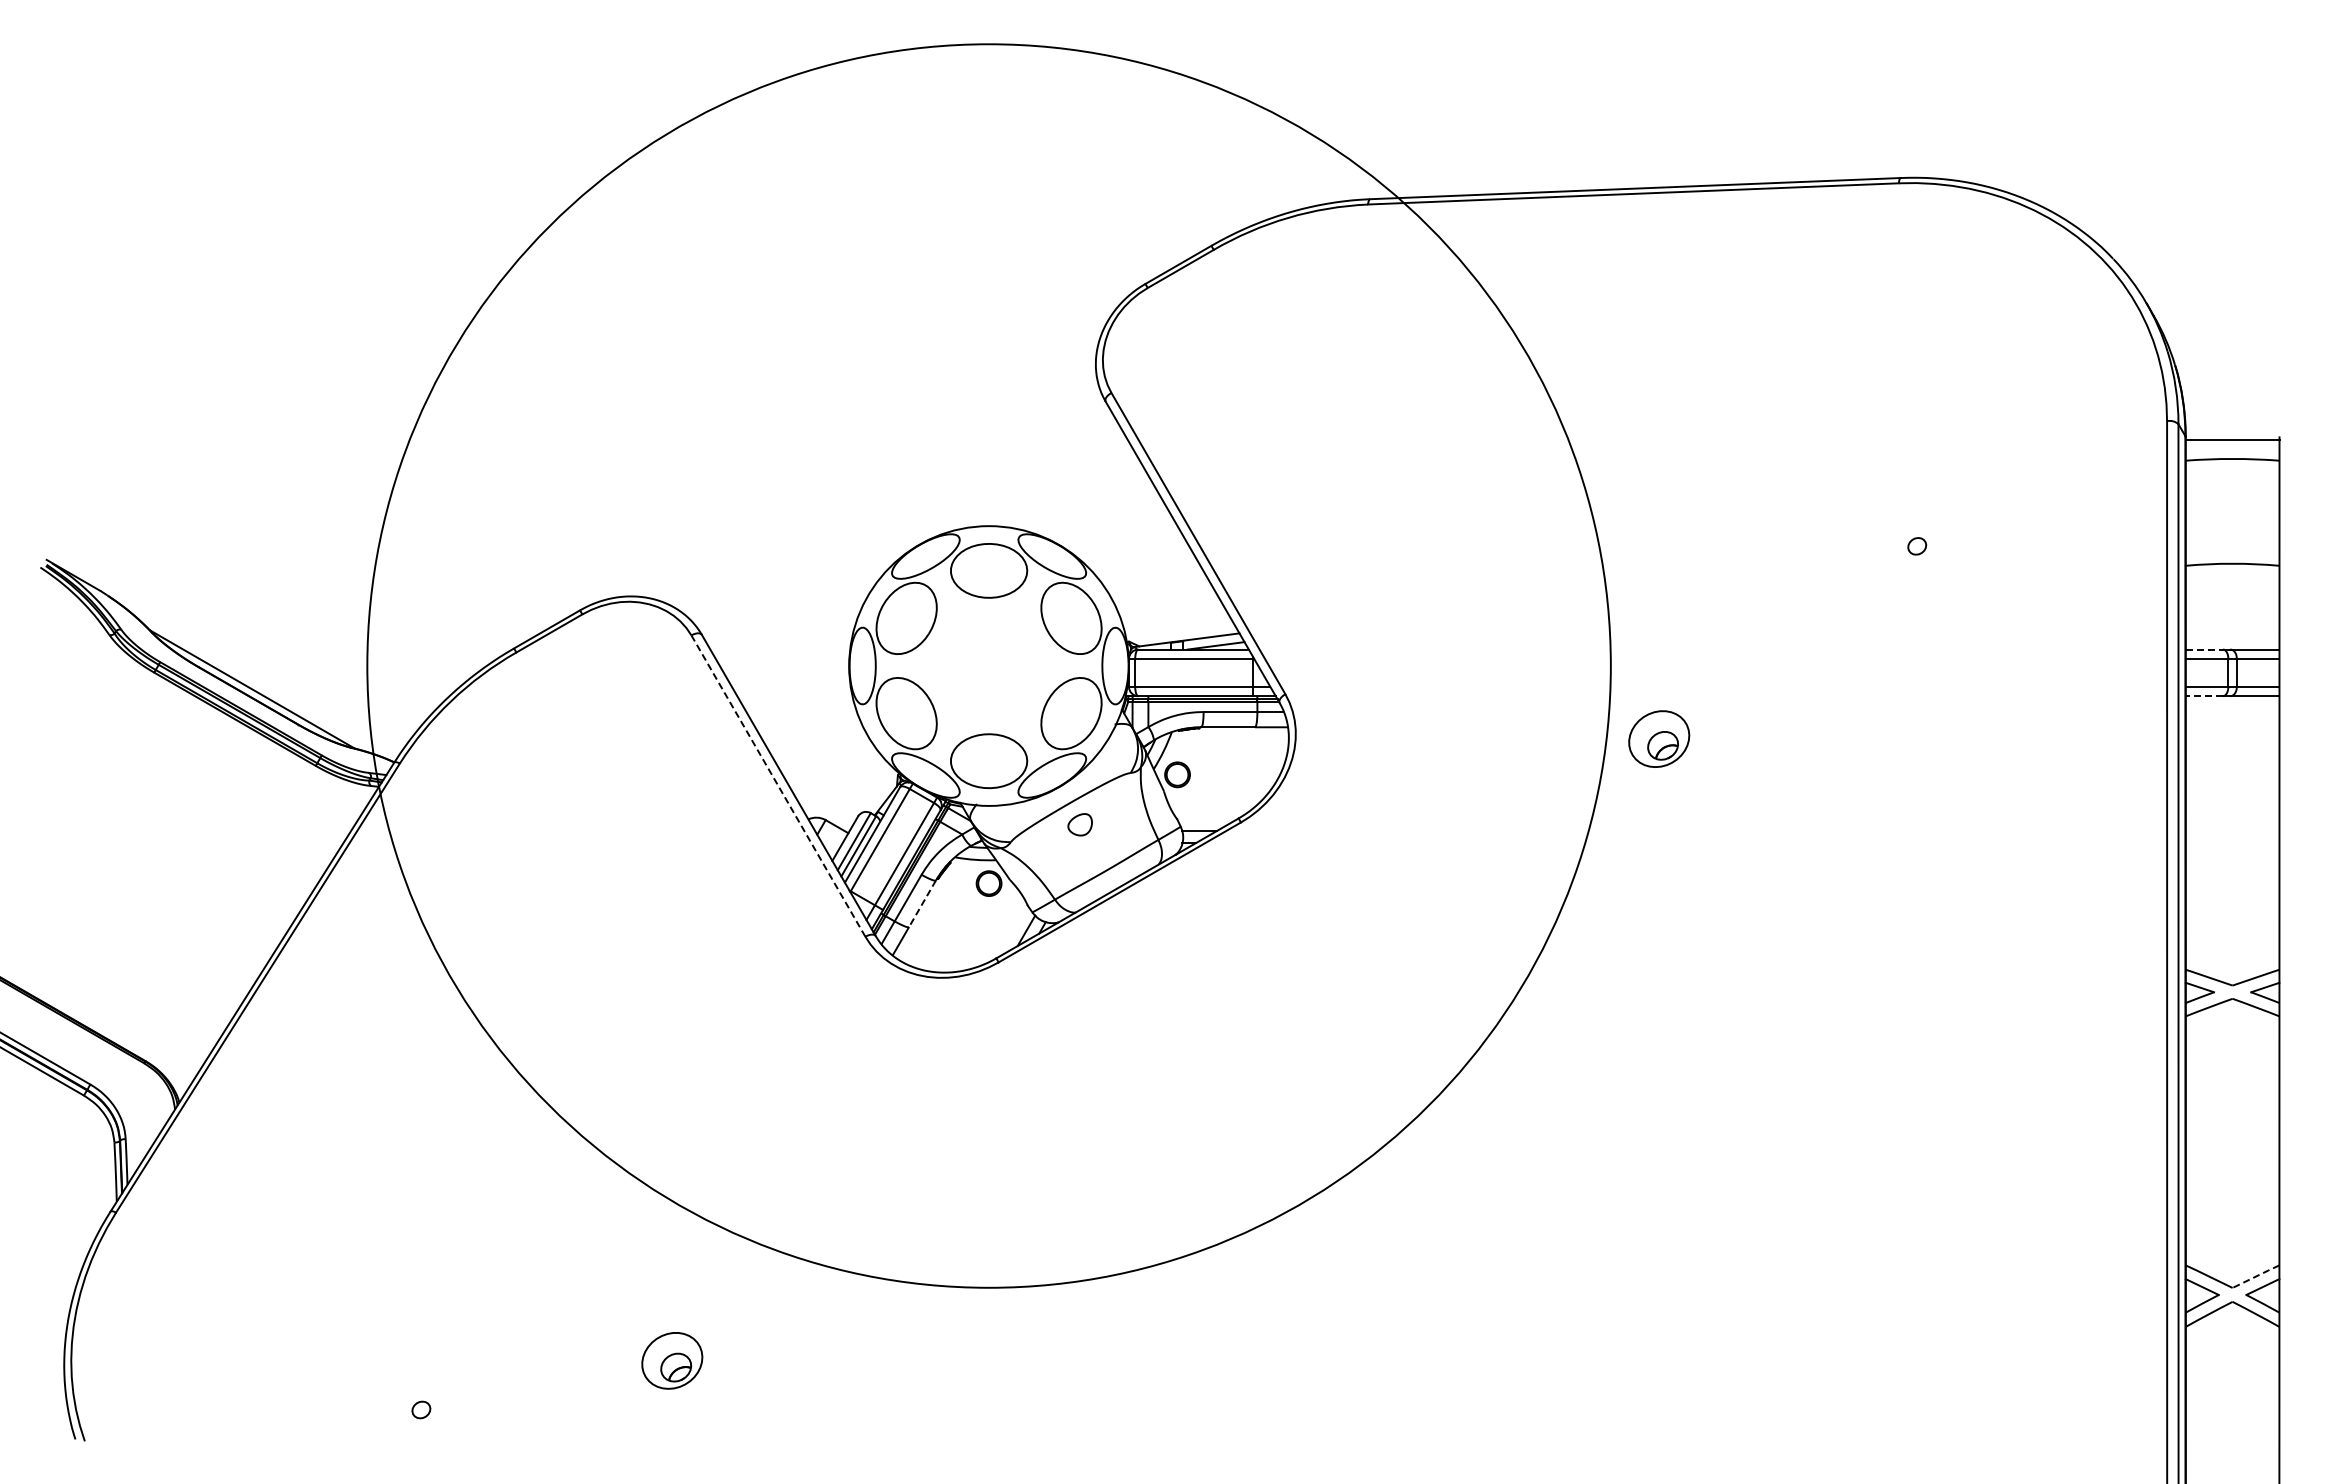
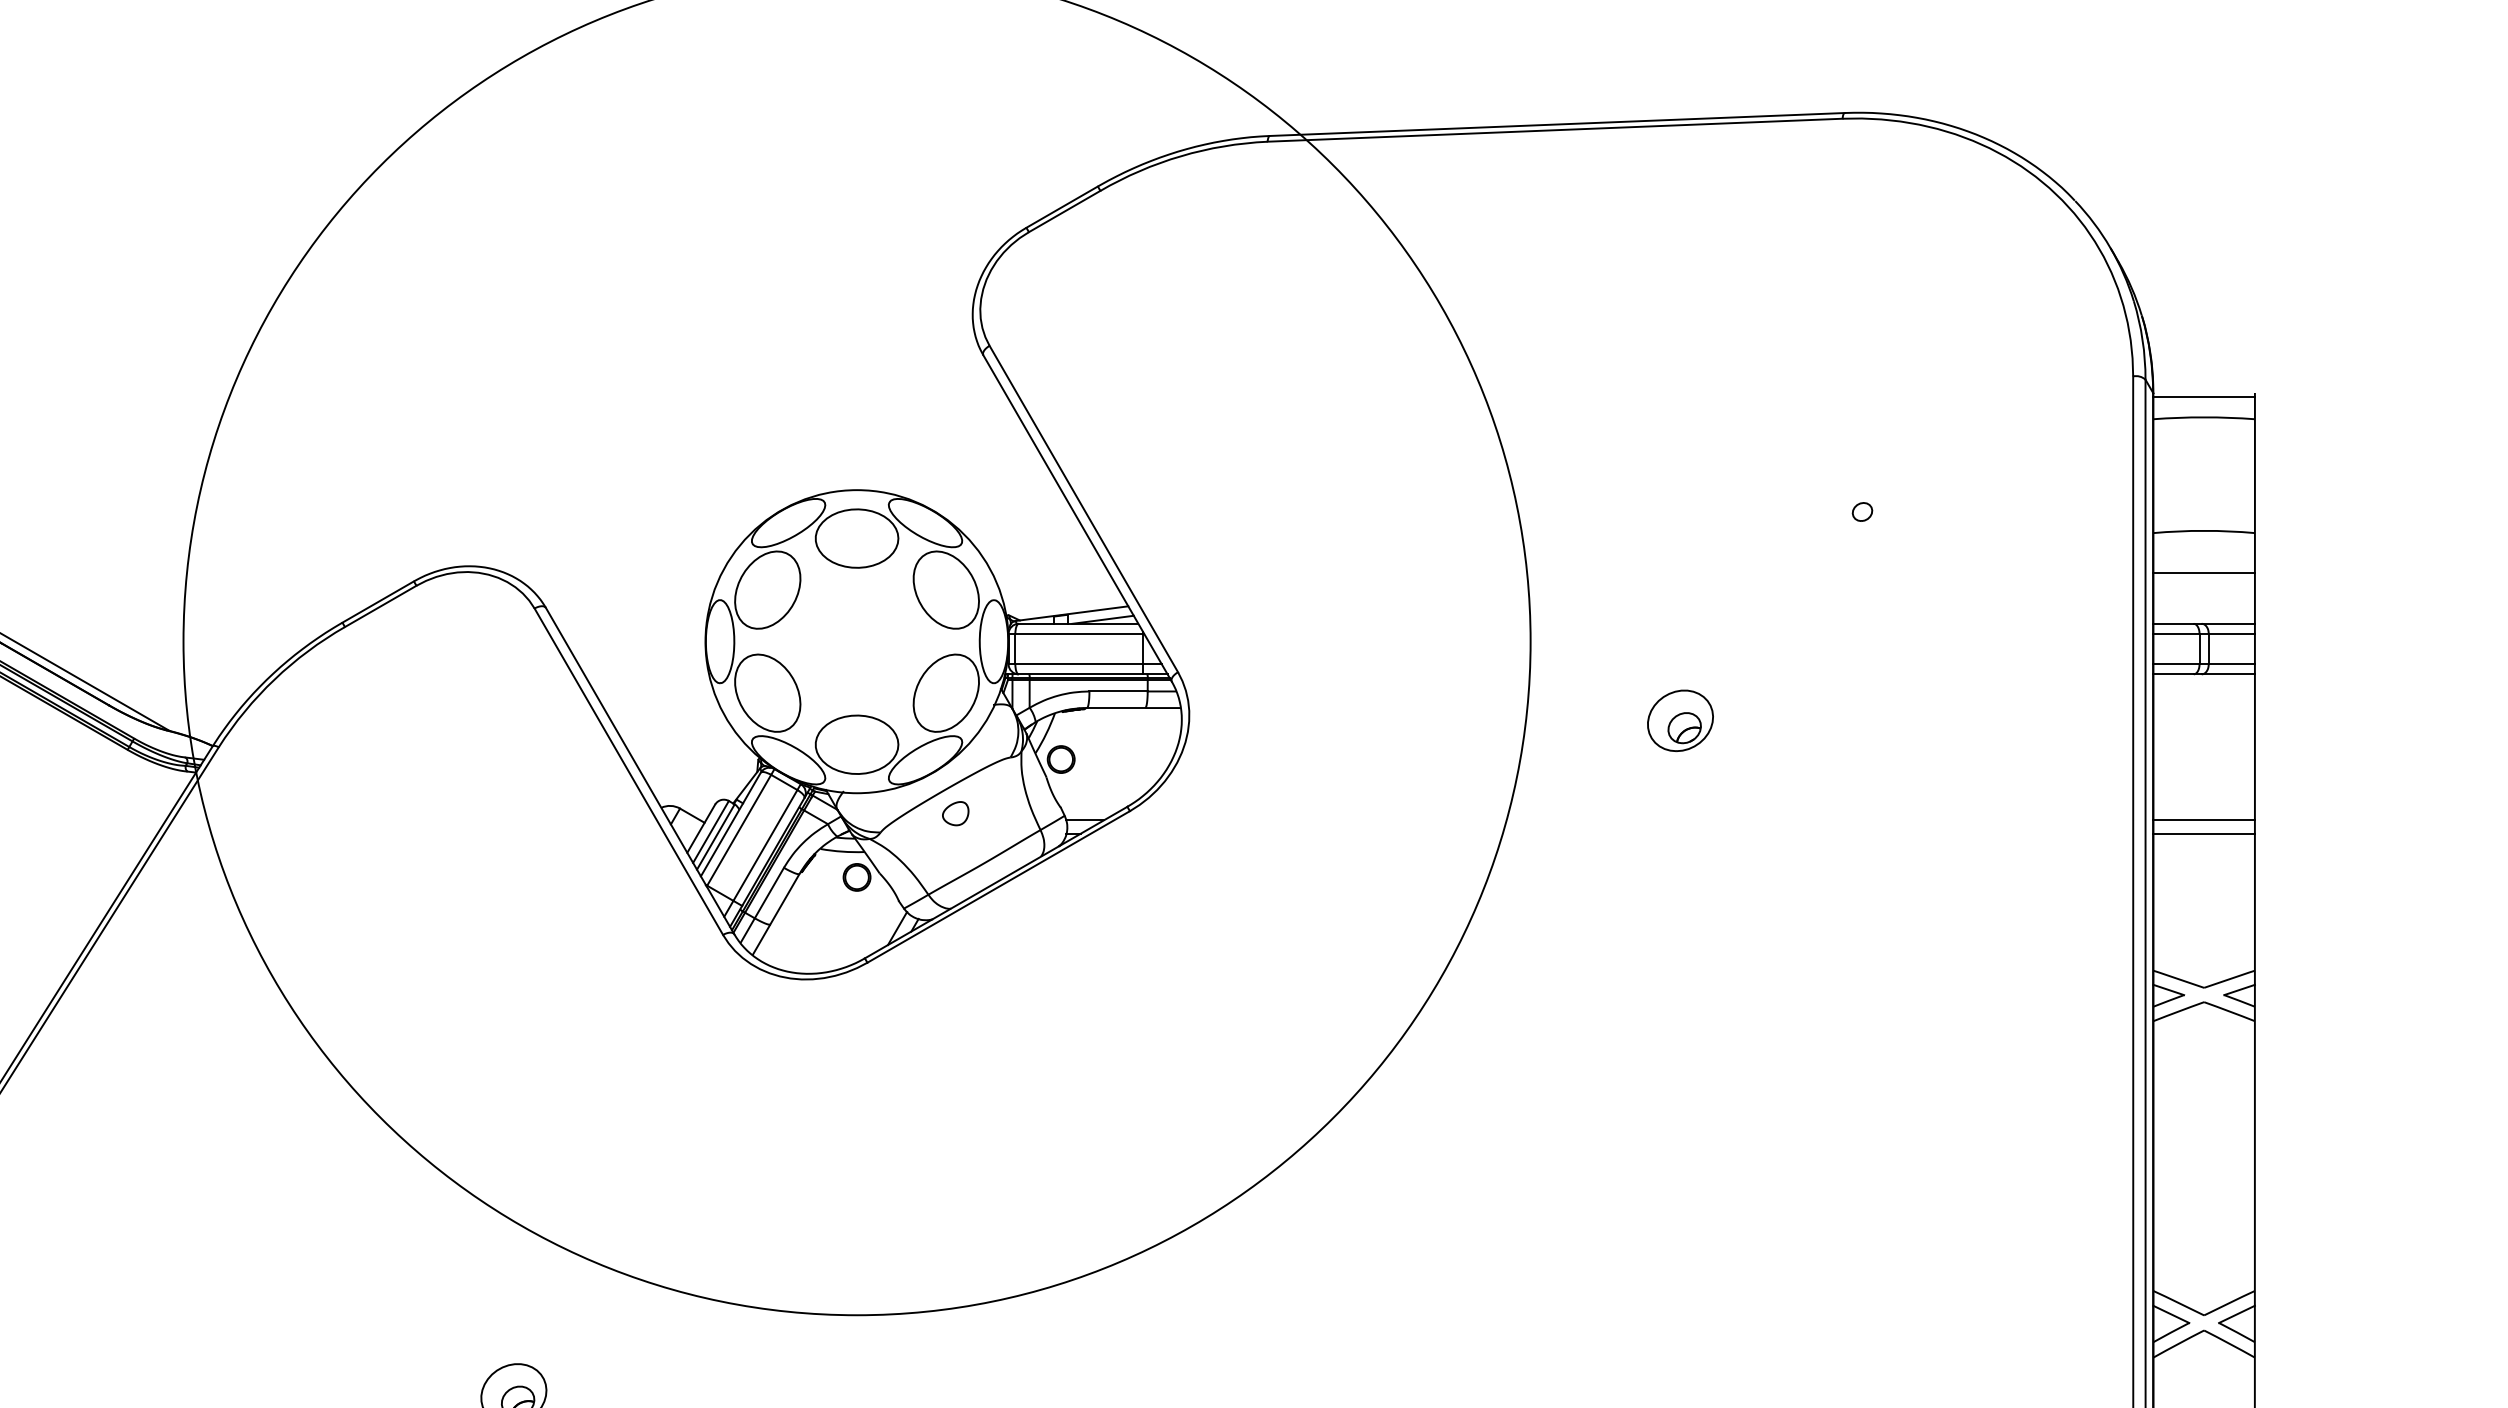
line: (2232, 602) -> (2204, 572), added
line: (2204, 649) -> (2173, 623), dashed -> solid
line: (2204, 696) -> (2173, 674), dashed -> solid
part: (1659, 738) -> (1680, 720), moved
line: (778, 786) -> (628, 772), dashed -> solid
line: (2232, 830) -> (2204, 819), added
line: (2232, 843) -> (2204, 833), added
line: (922, 903) -> (784, 898), dashed -> solid
line: (2256, 1276) -> (2230, 1302), dashed -> solid

